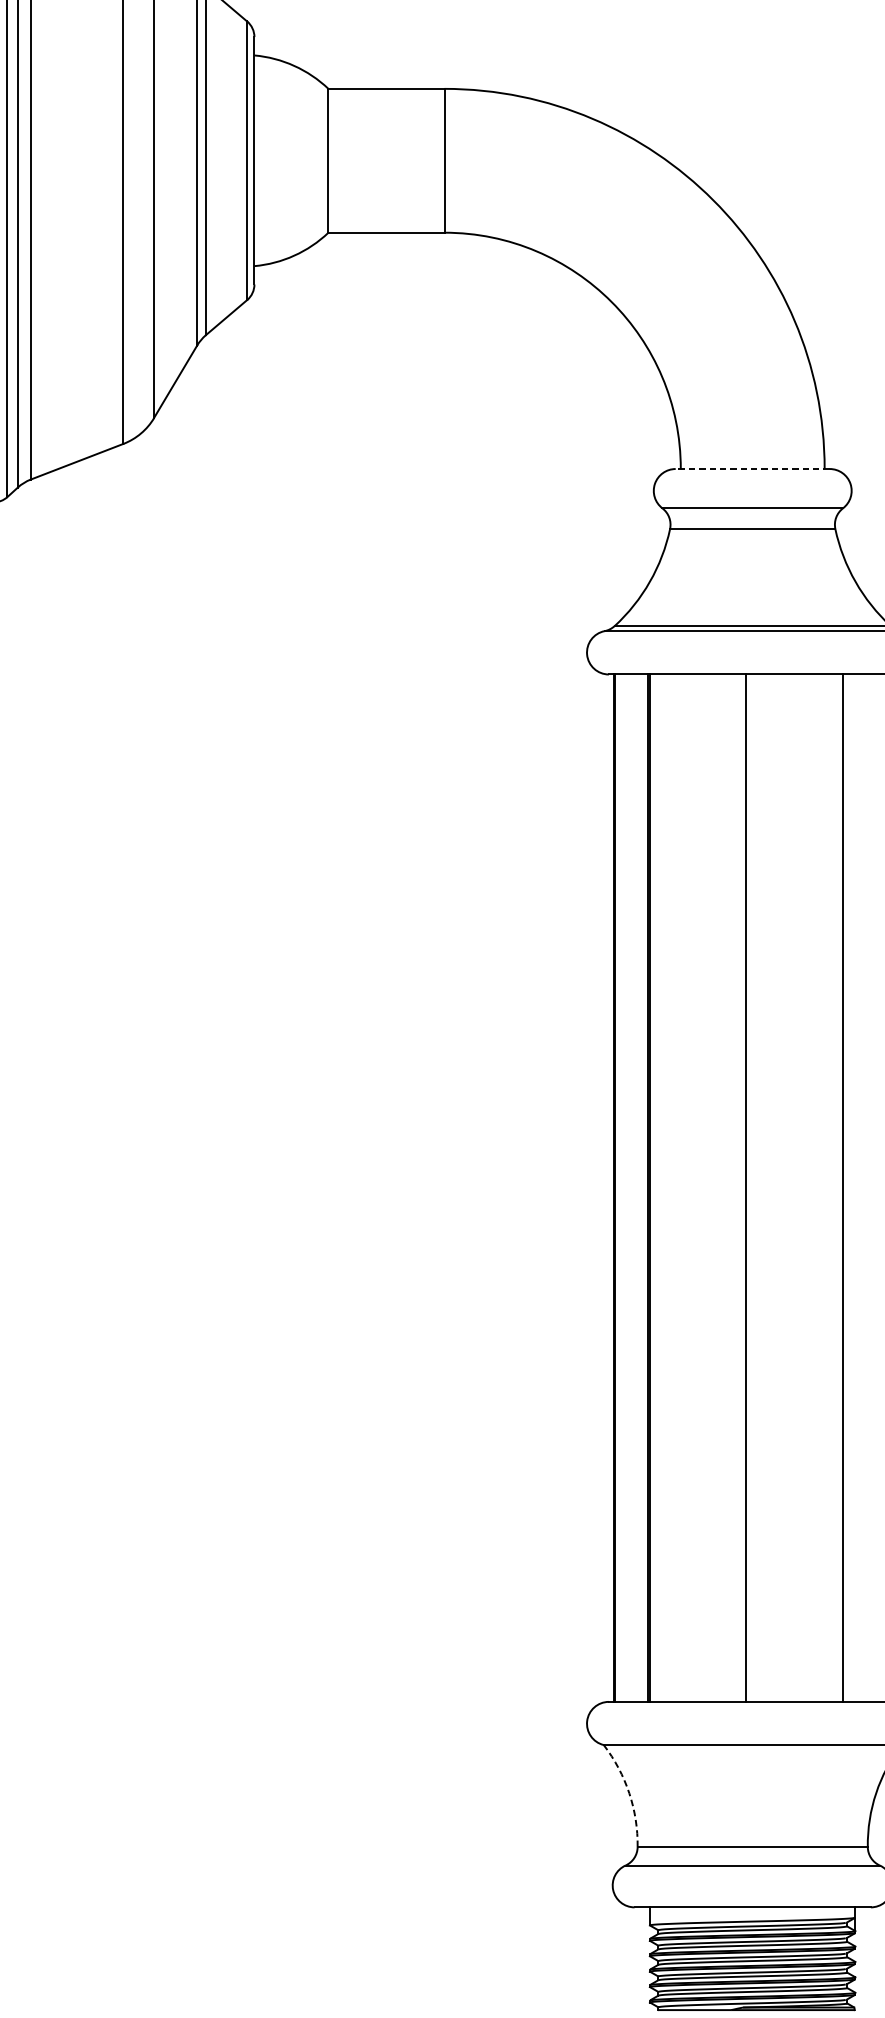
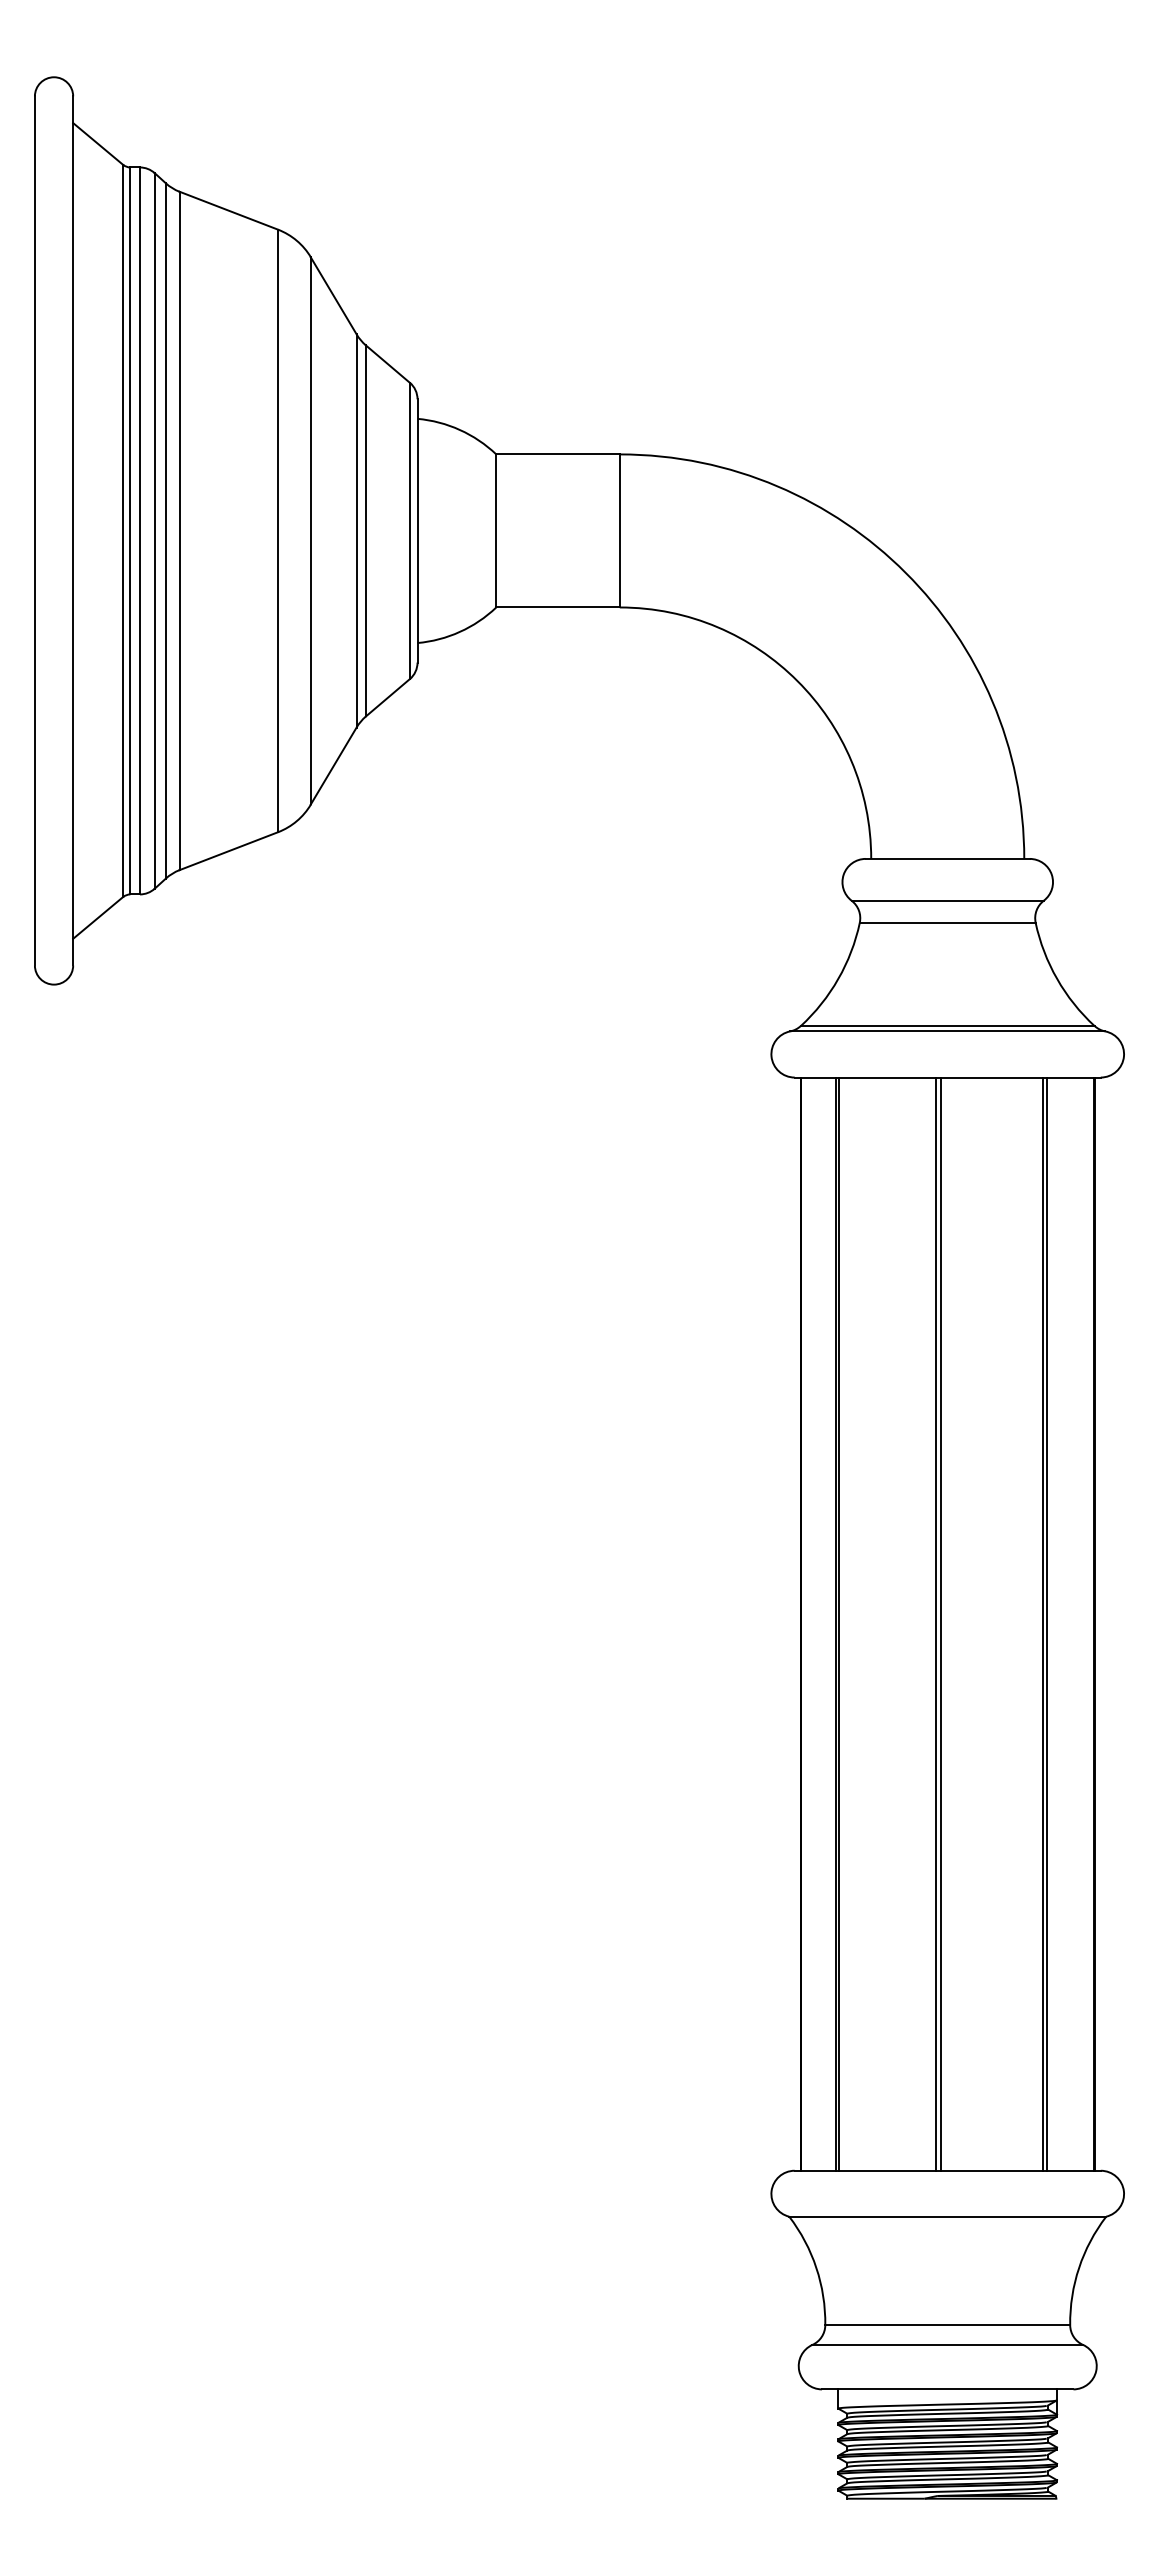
line: (752, 468) -> (947, 858), dashed -> solid
line: (742, 1187) -> (936, 1623), added
line: (845, 1187) -> (1046, 1623), added
arc: (629, 1792) -> (816, 2267), dashed -> solid

